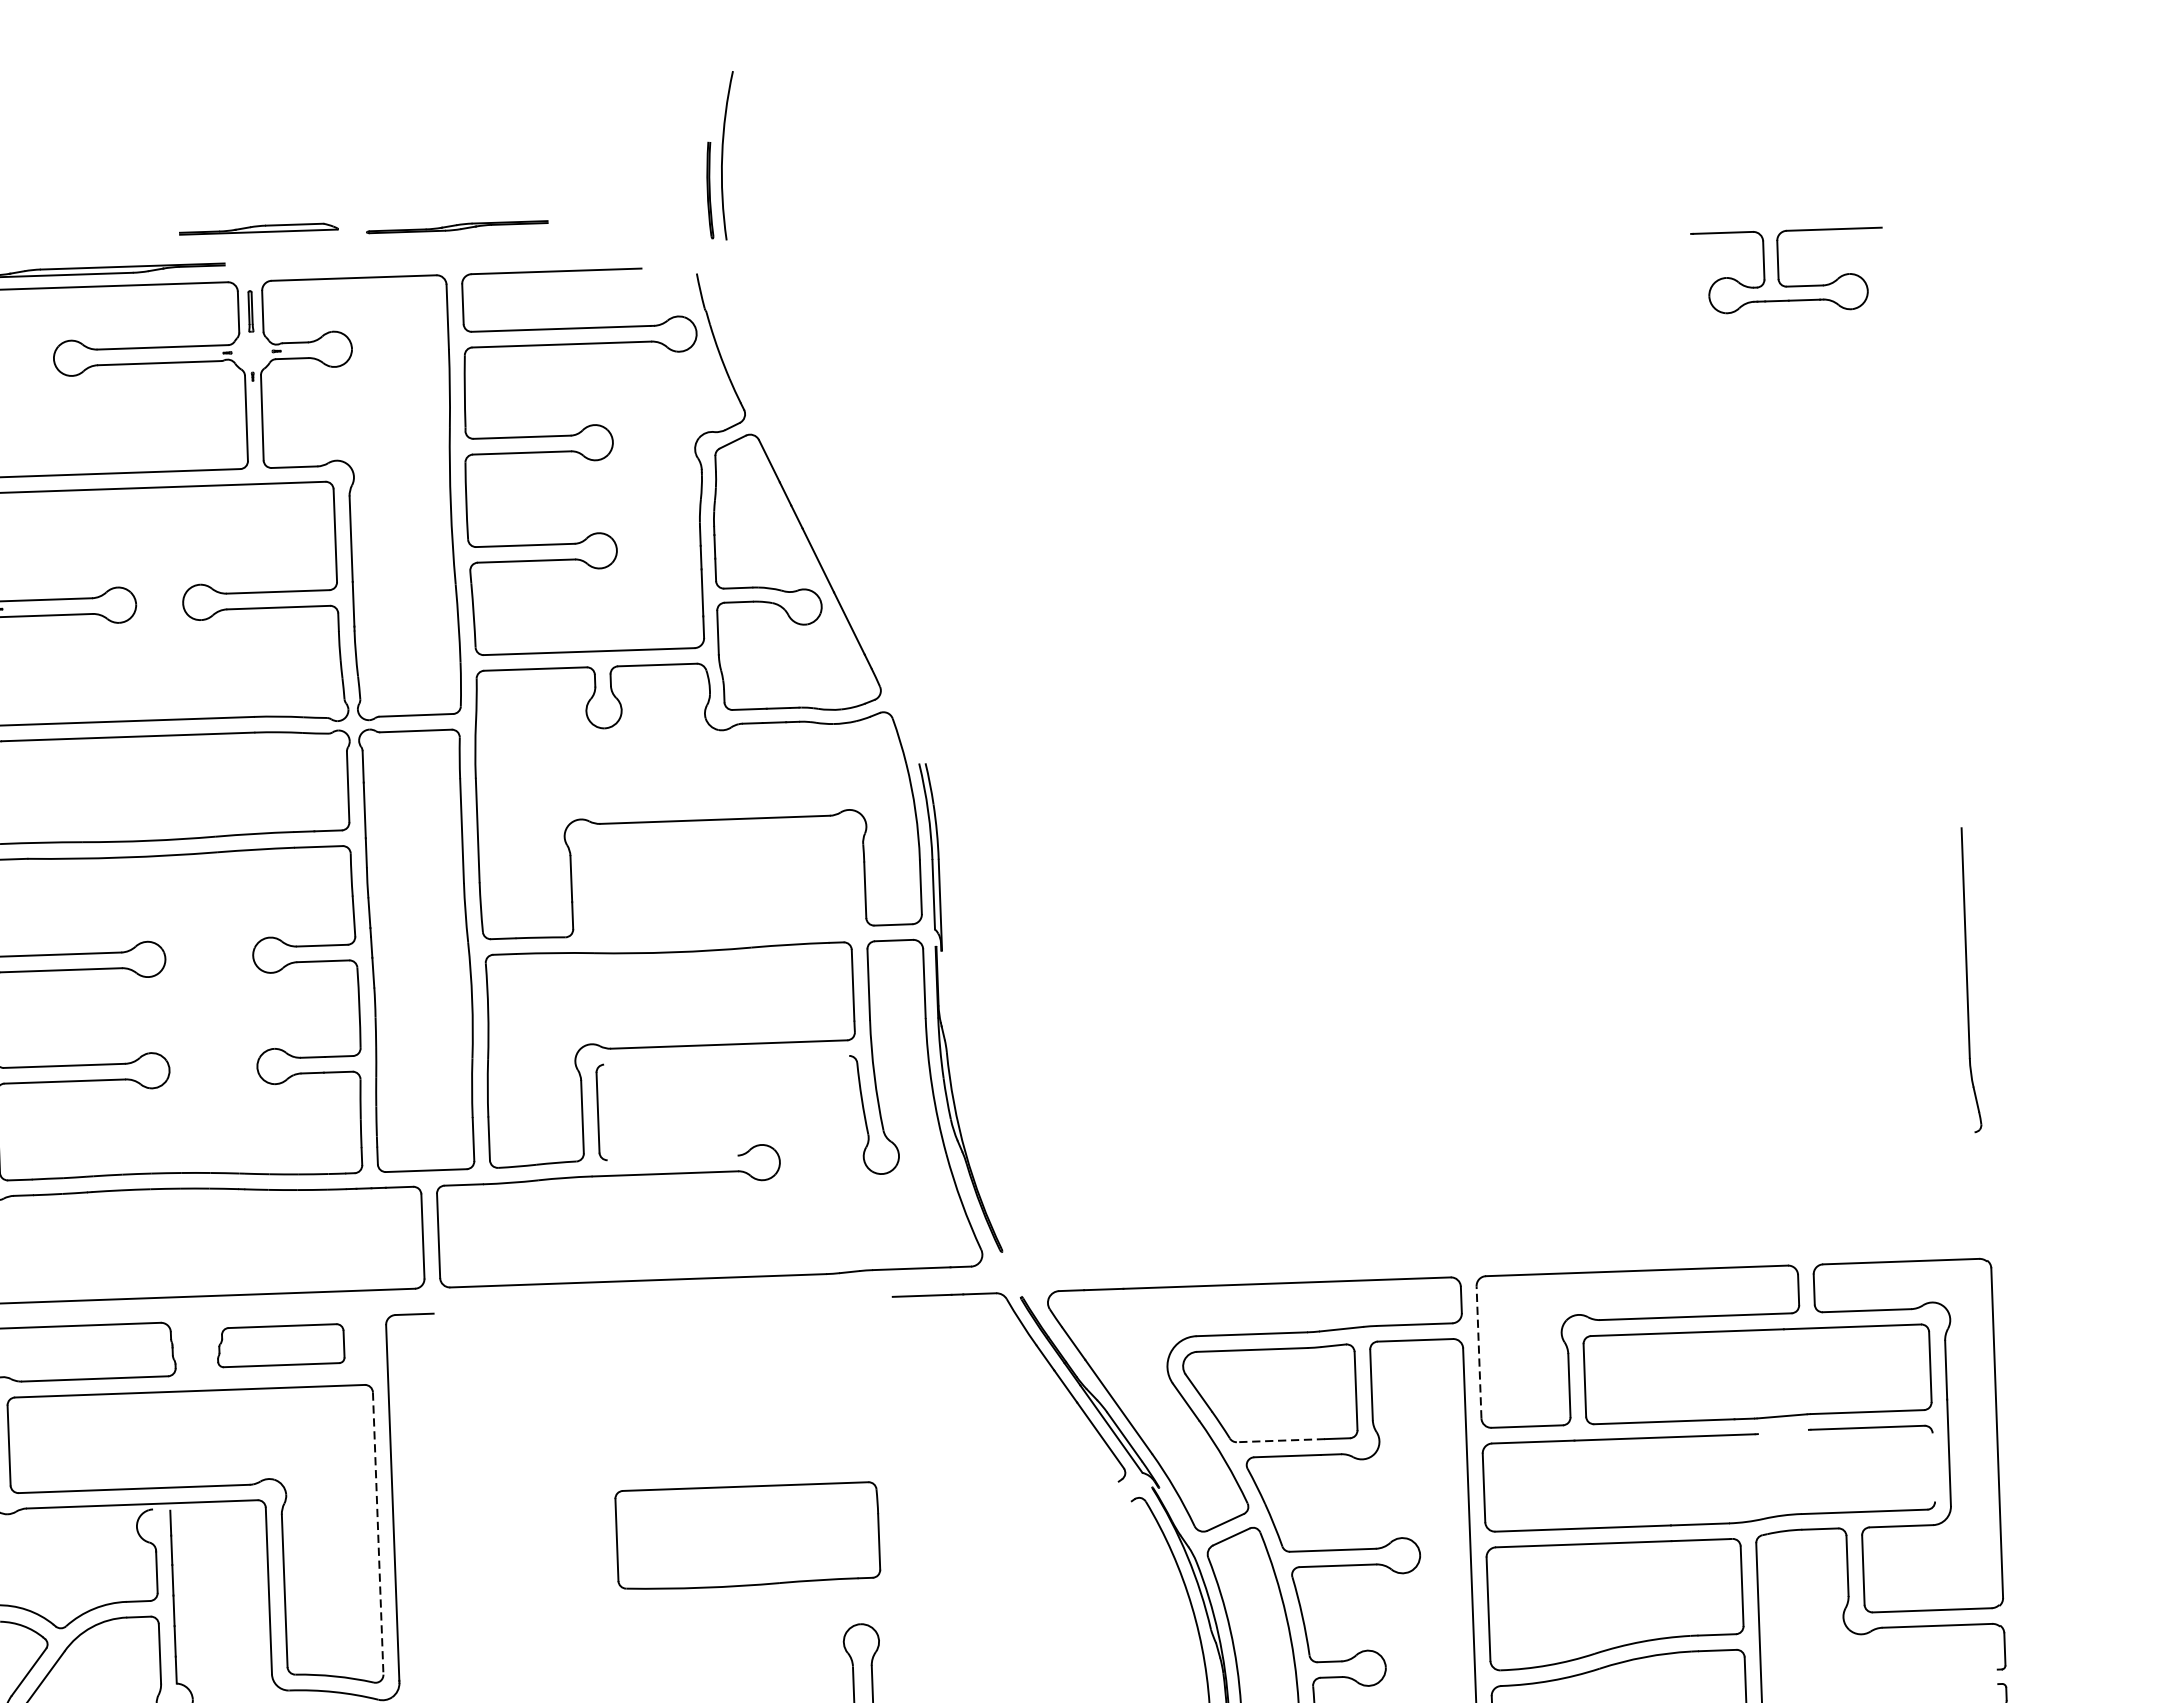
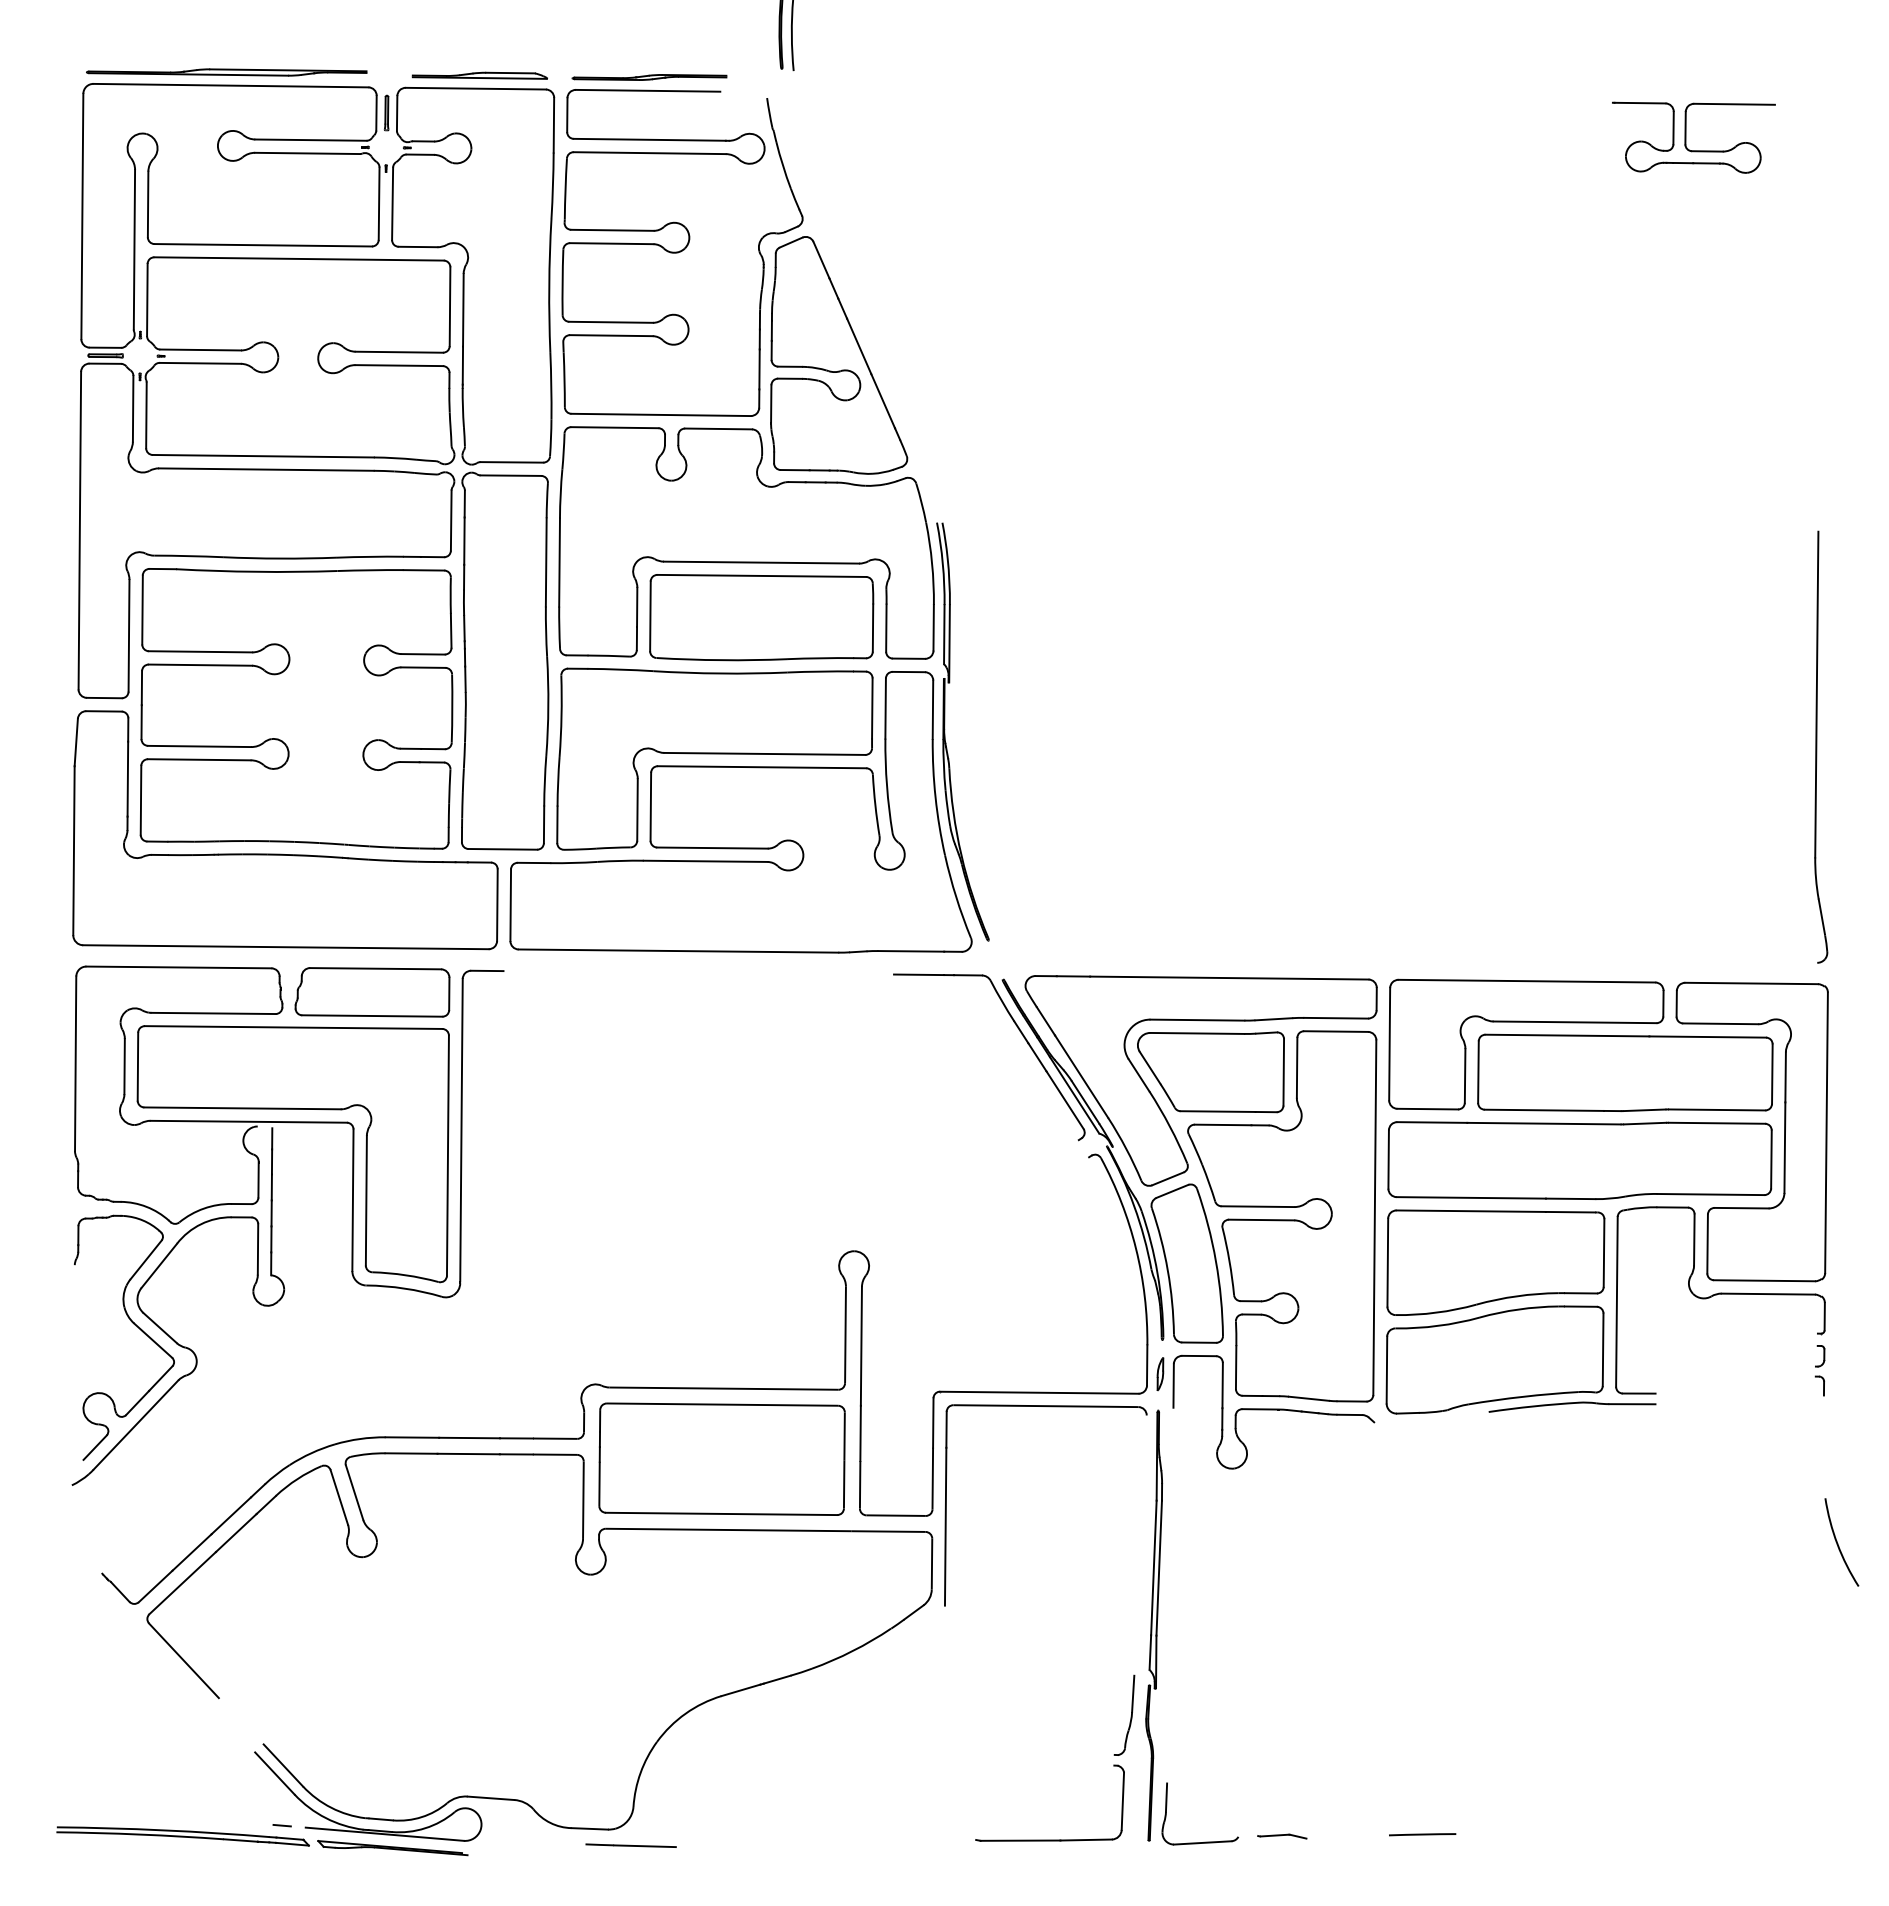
part: (457, 227) -> (649, 77), moved
part: (258, 229) -> (479, 75), moved
part: (1970, 979) -> (1821, 746), size x1.67
line: (725, 1060) -> (761, 767), added
line: (672, 1157) -> (712, 847), added
part: (280, 1345) -> (372, 992), size x1.43
line: (1478, 1351) -> (1389, 1043), dashed -> solid
line: (1783, 1431) -> (1645, 1123), added
line: (1280, 1440) -> (1217, 1111), dashed -> solid
line: (1933, 1467) -> (1771, 1159), added
line: (377, 1533) -> (447, 1155), dashed -> solid
part: (747, 1535) -> (761, 617), moved

